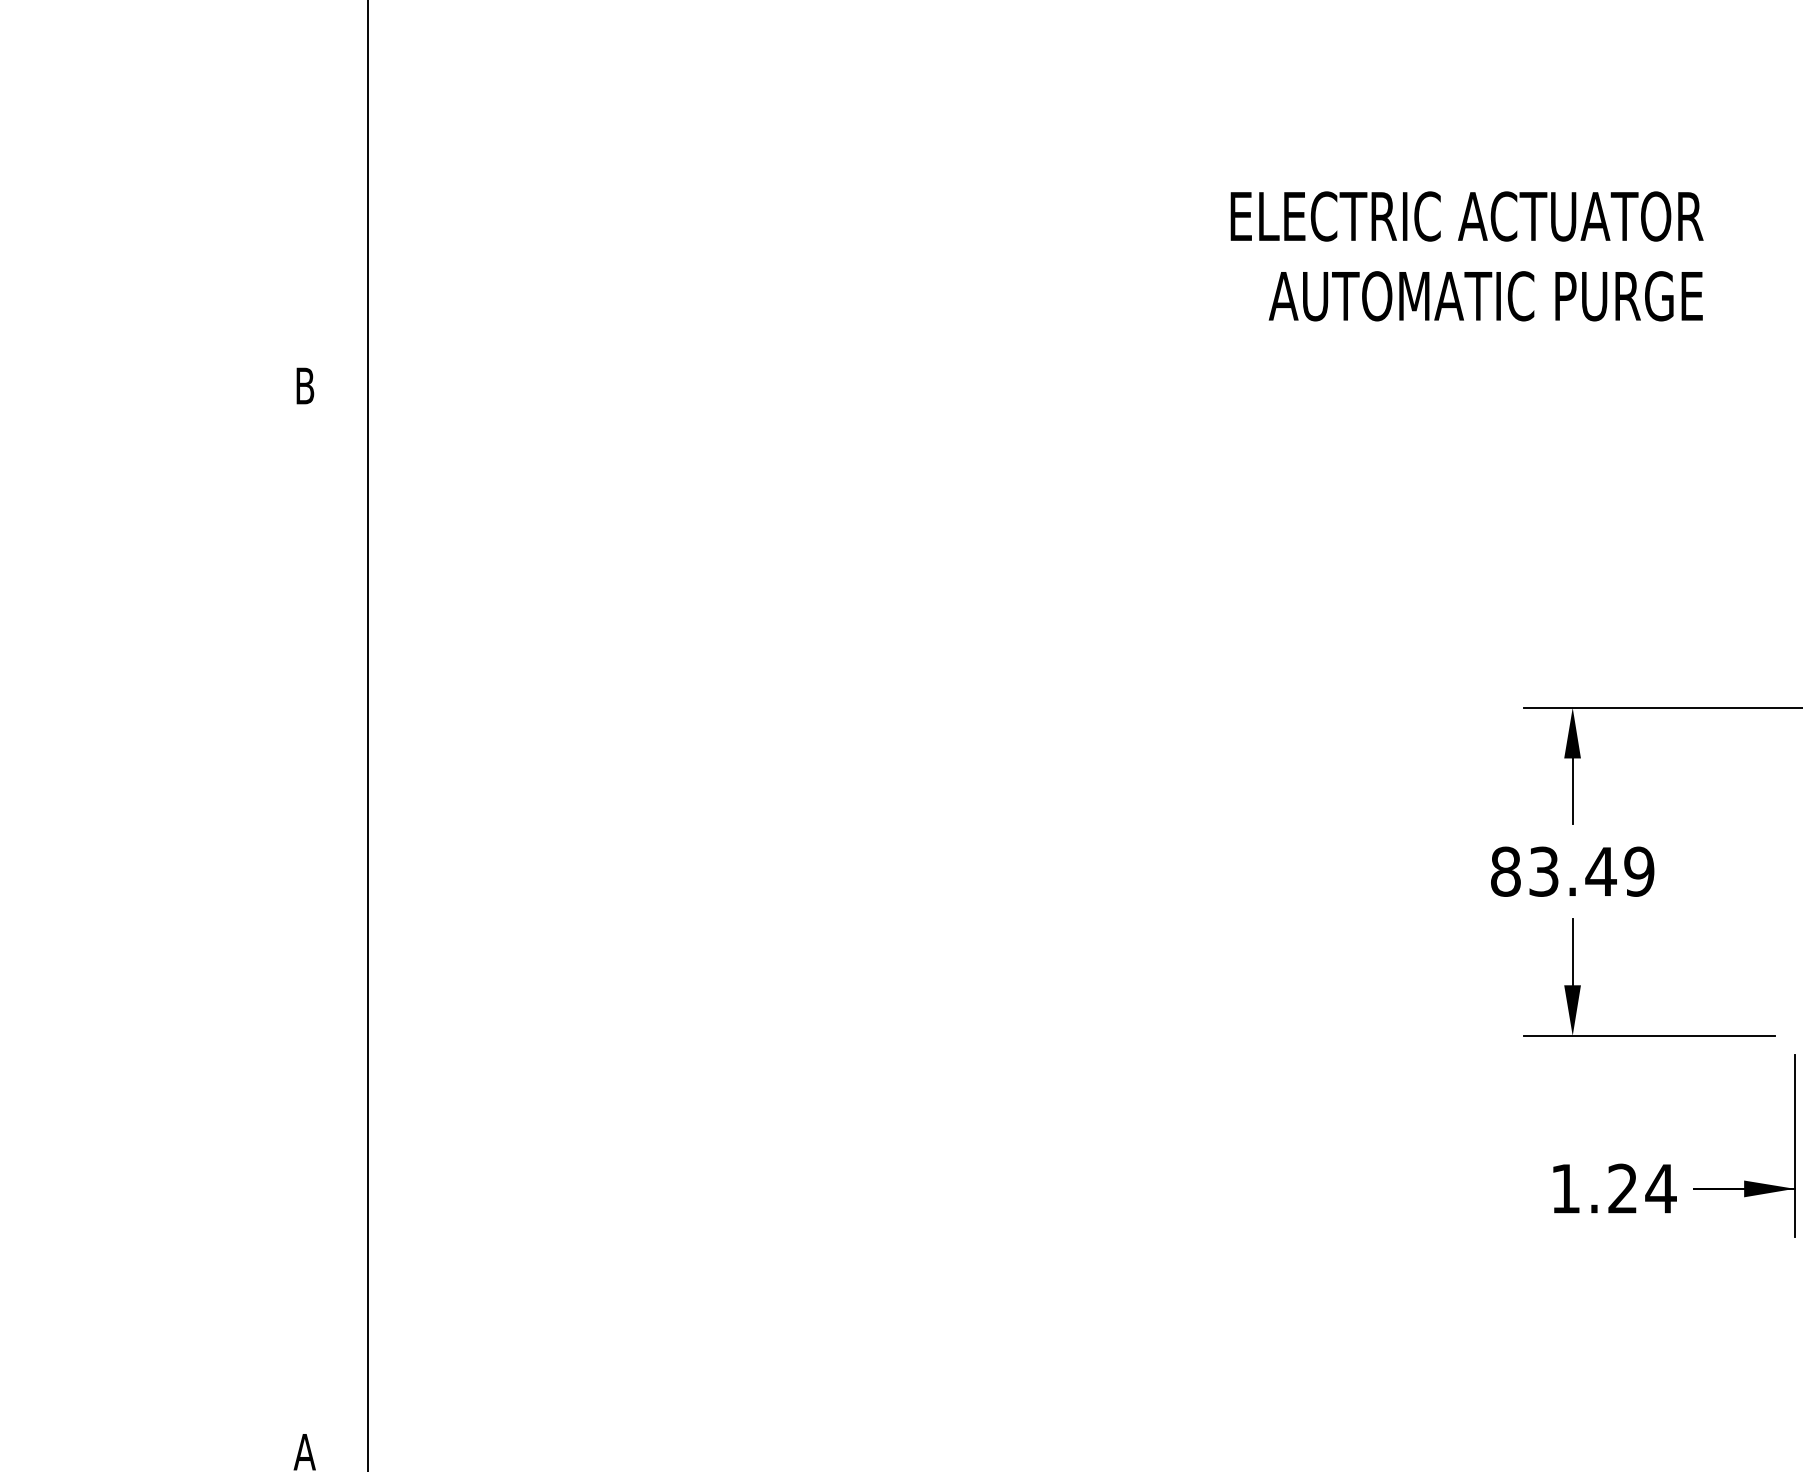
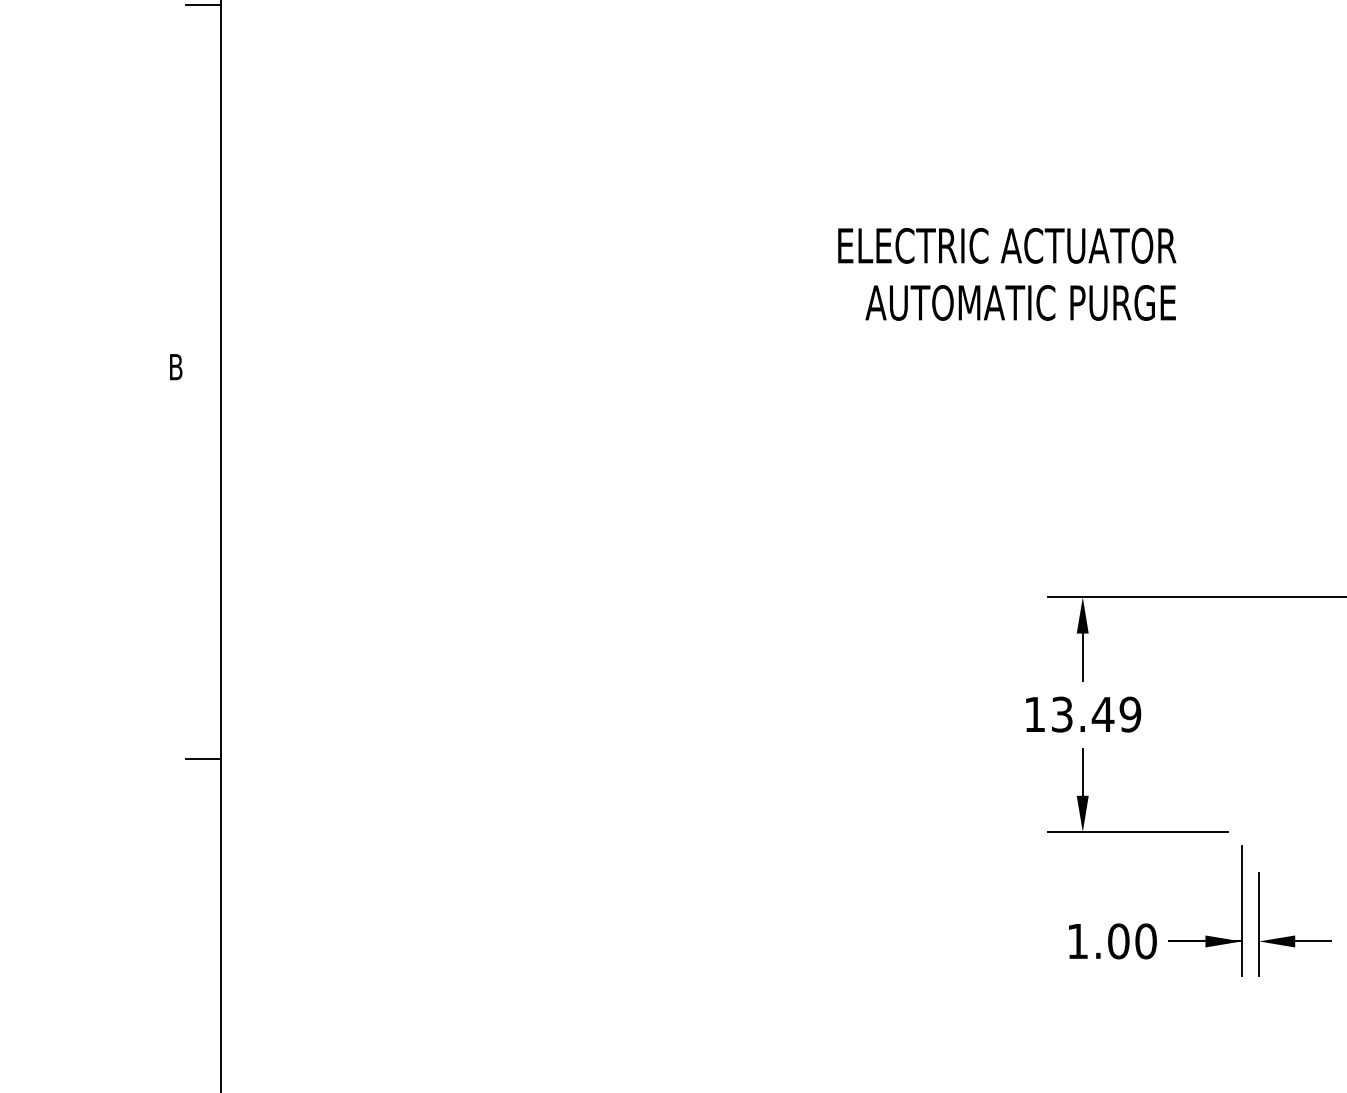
text: (1505, 871) -> (1034, 714), 83.49 -> 13.49
line: (342, 933) -> (202, 758), added
text: (1642, 1188) -> (1132, 941), 1.24 -> 1.00

